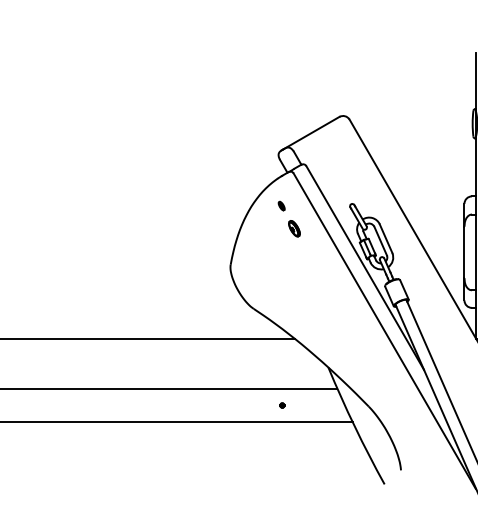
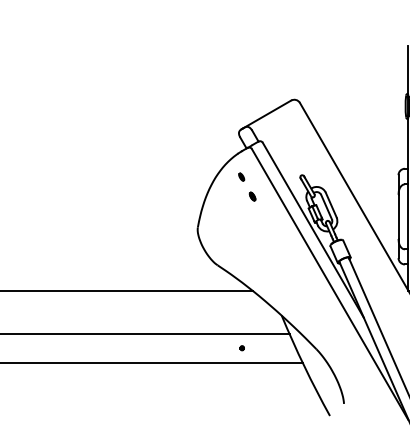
part: (294, 228) -> (252, 196), size x0.6

